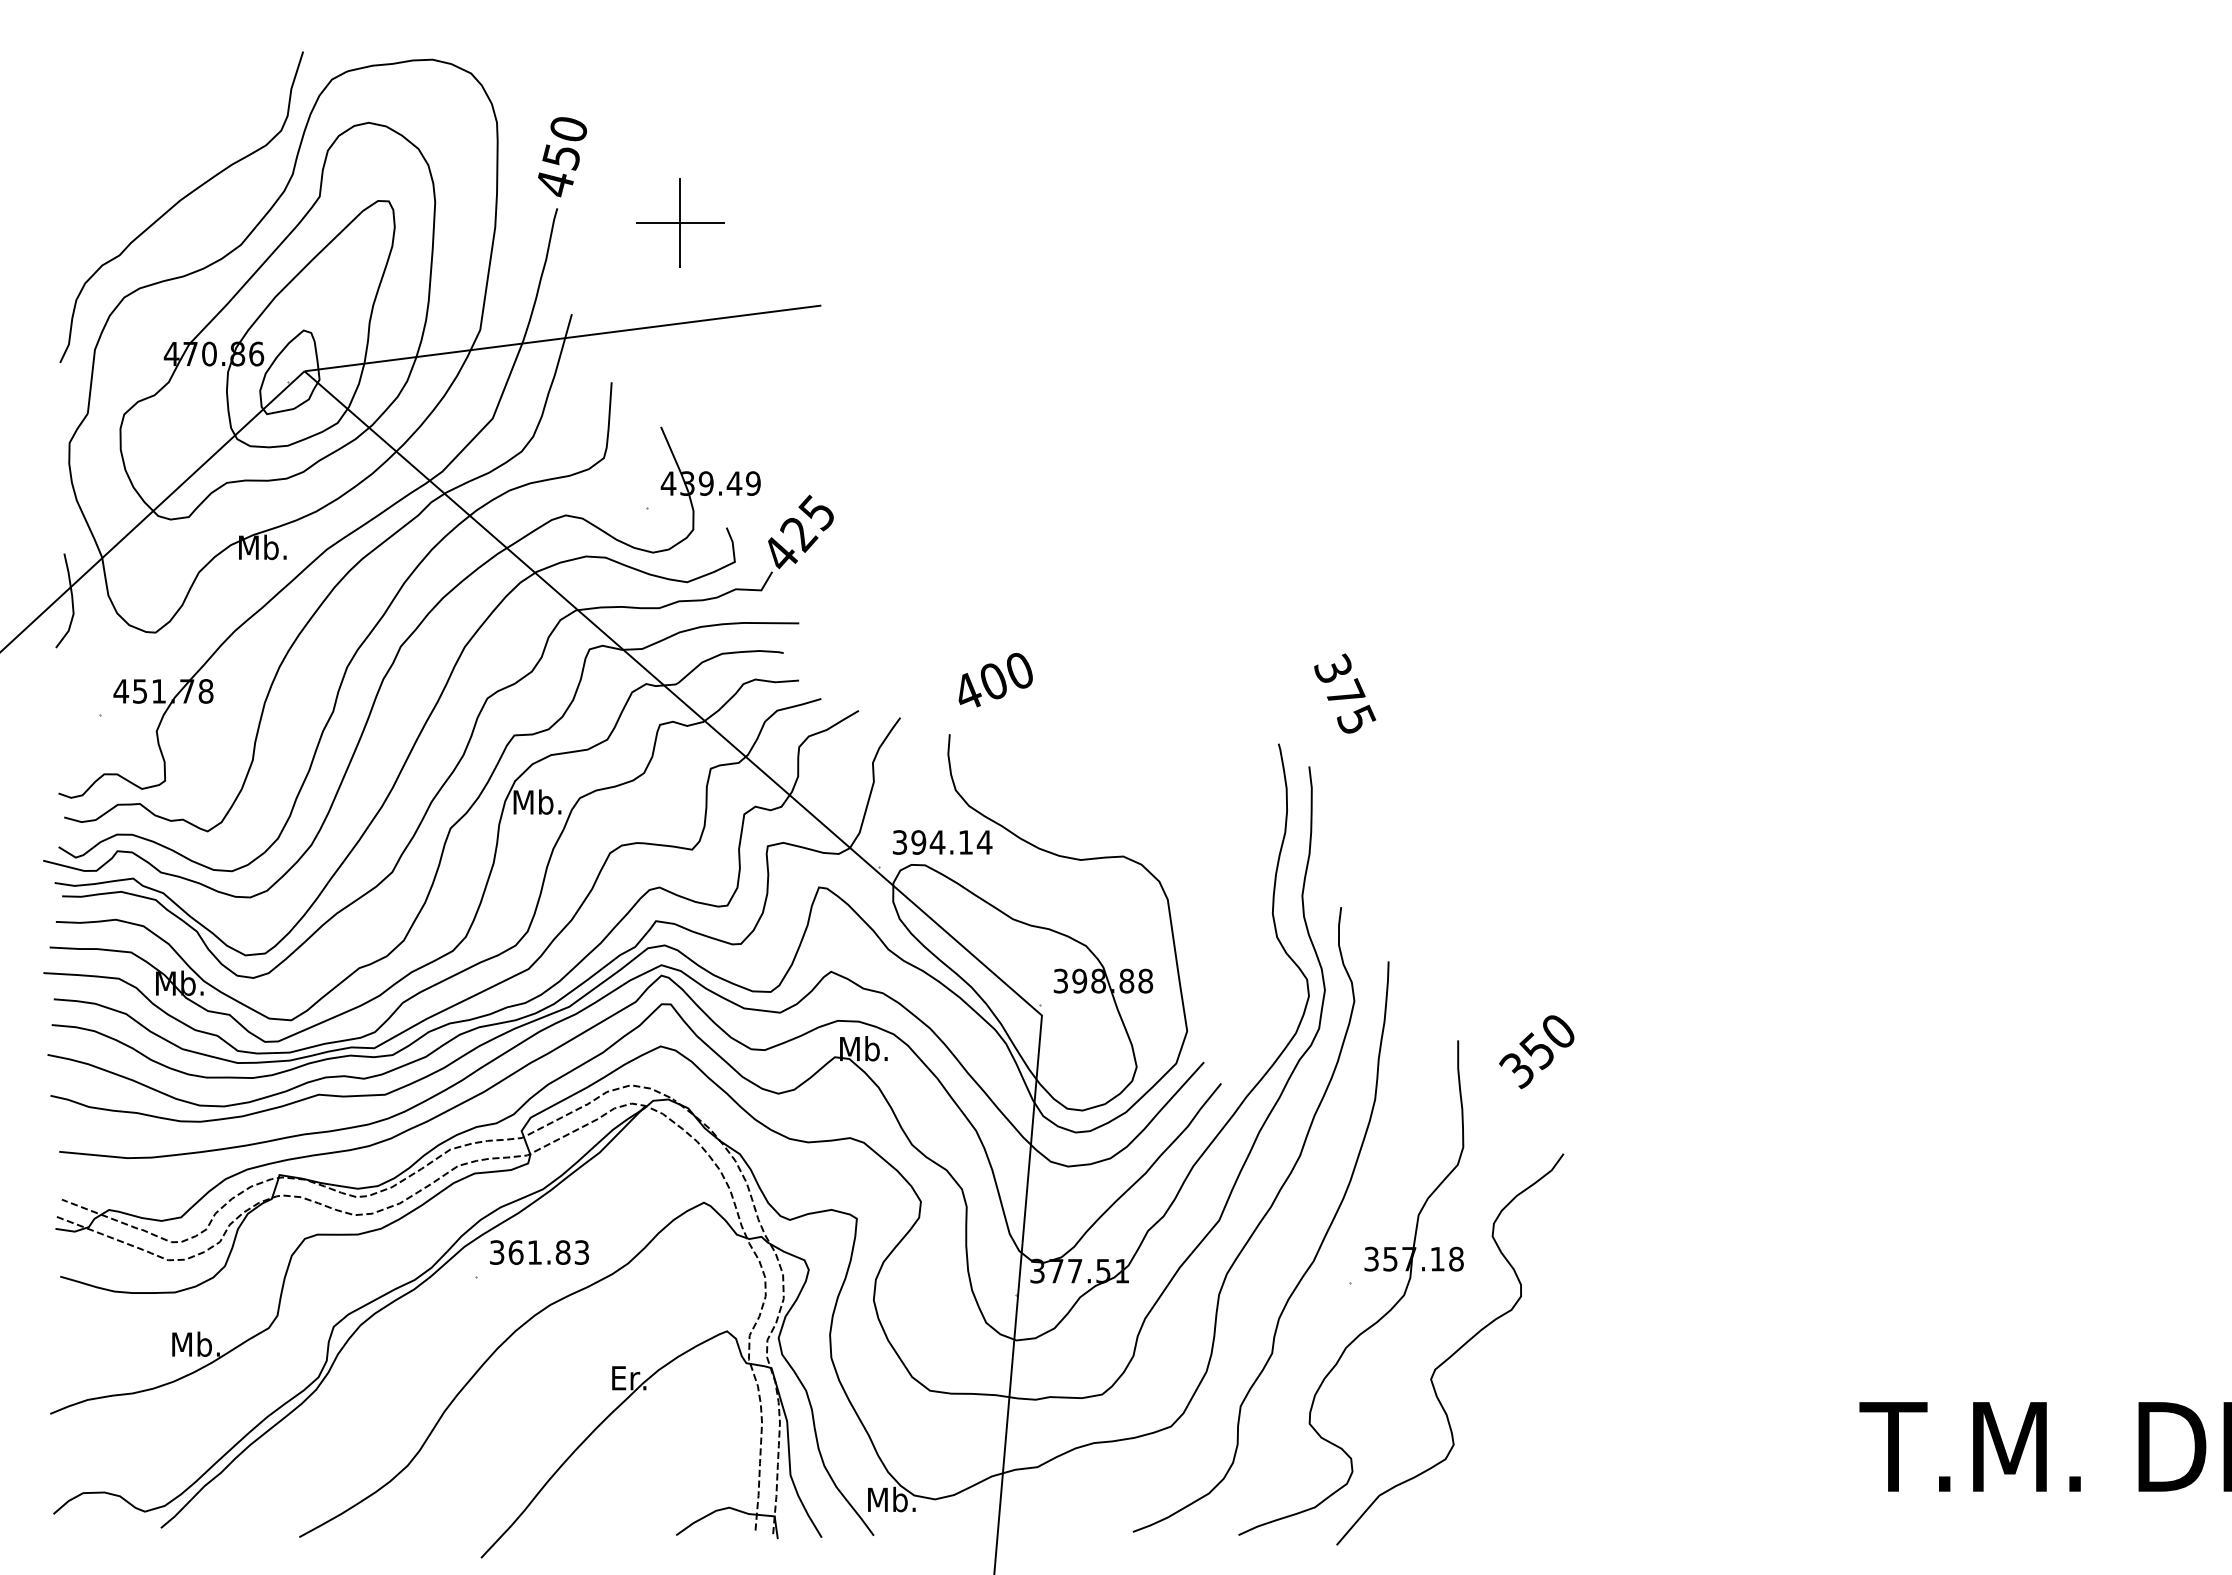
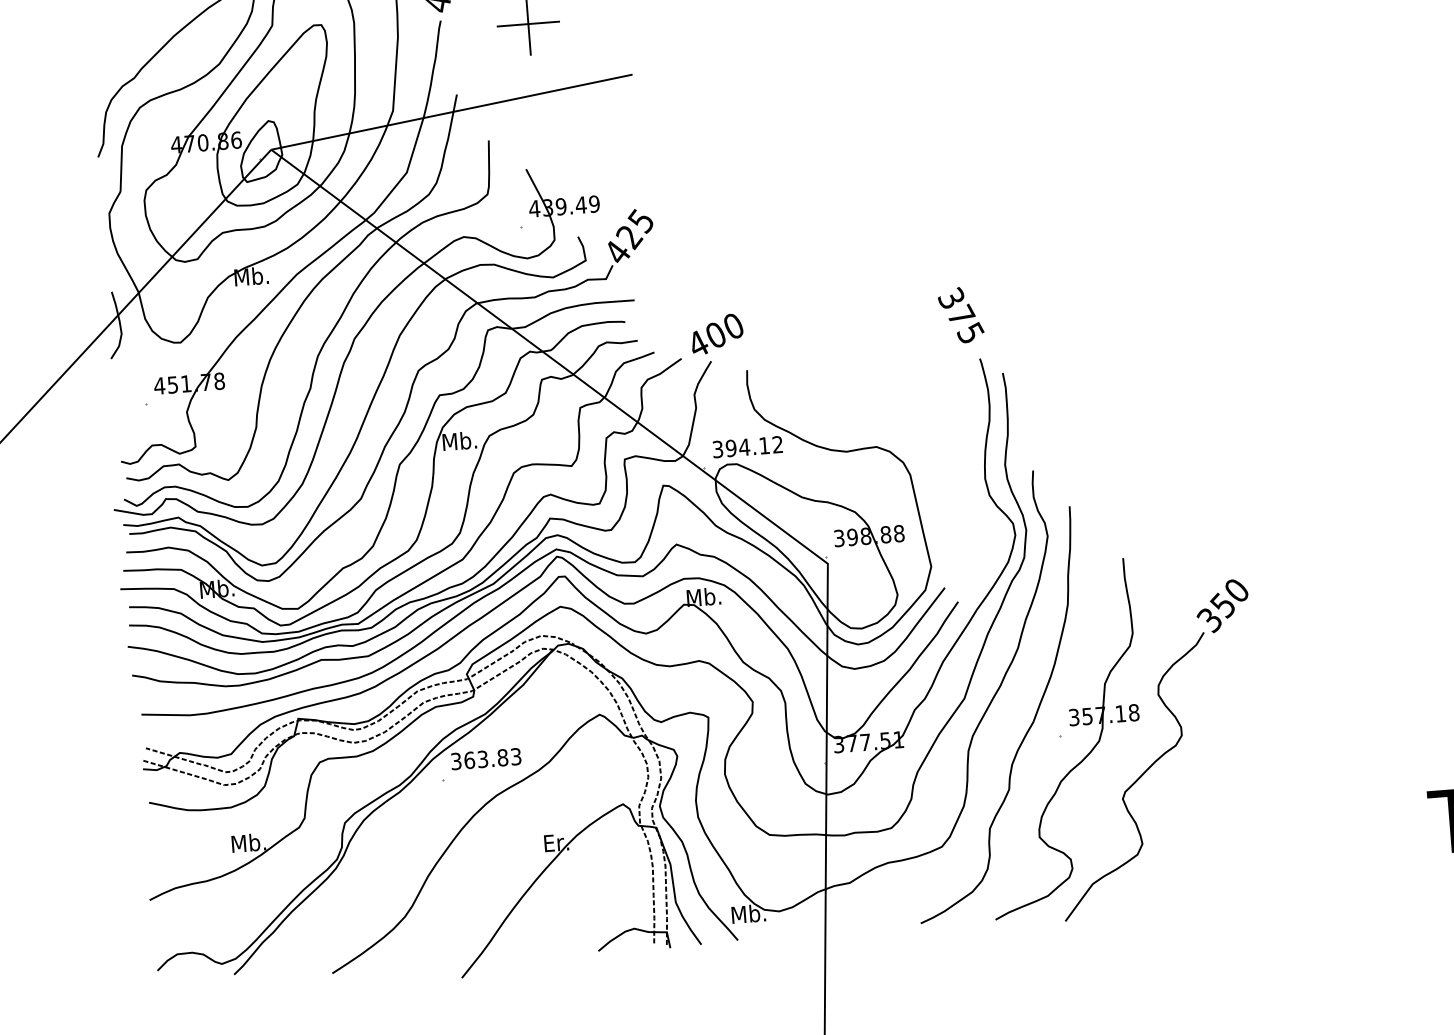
text: (995, 680) -> (717, 334), moved
text: (1345, 693) -> (961, 315), moved
text: (984, 842) -> (777, 444), 394.14 -> 394.12
text: (1536, 1052) -> (1222, 606), moved
text: (534, 1252) -> (482, 759), 361.83 -> 363.83

